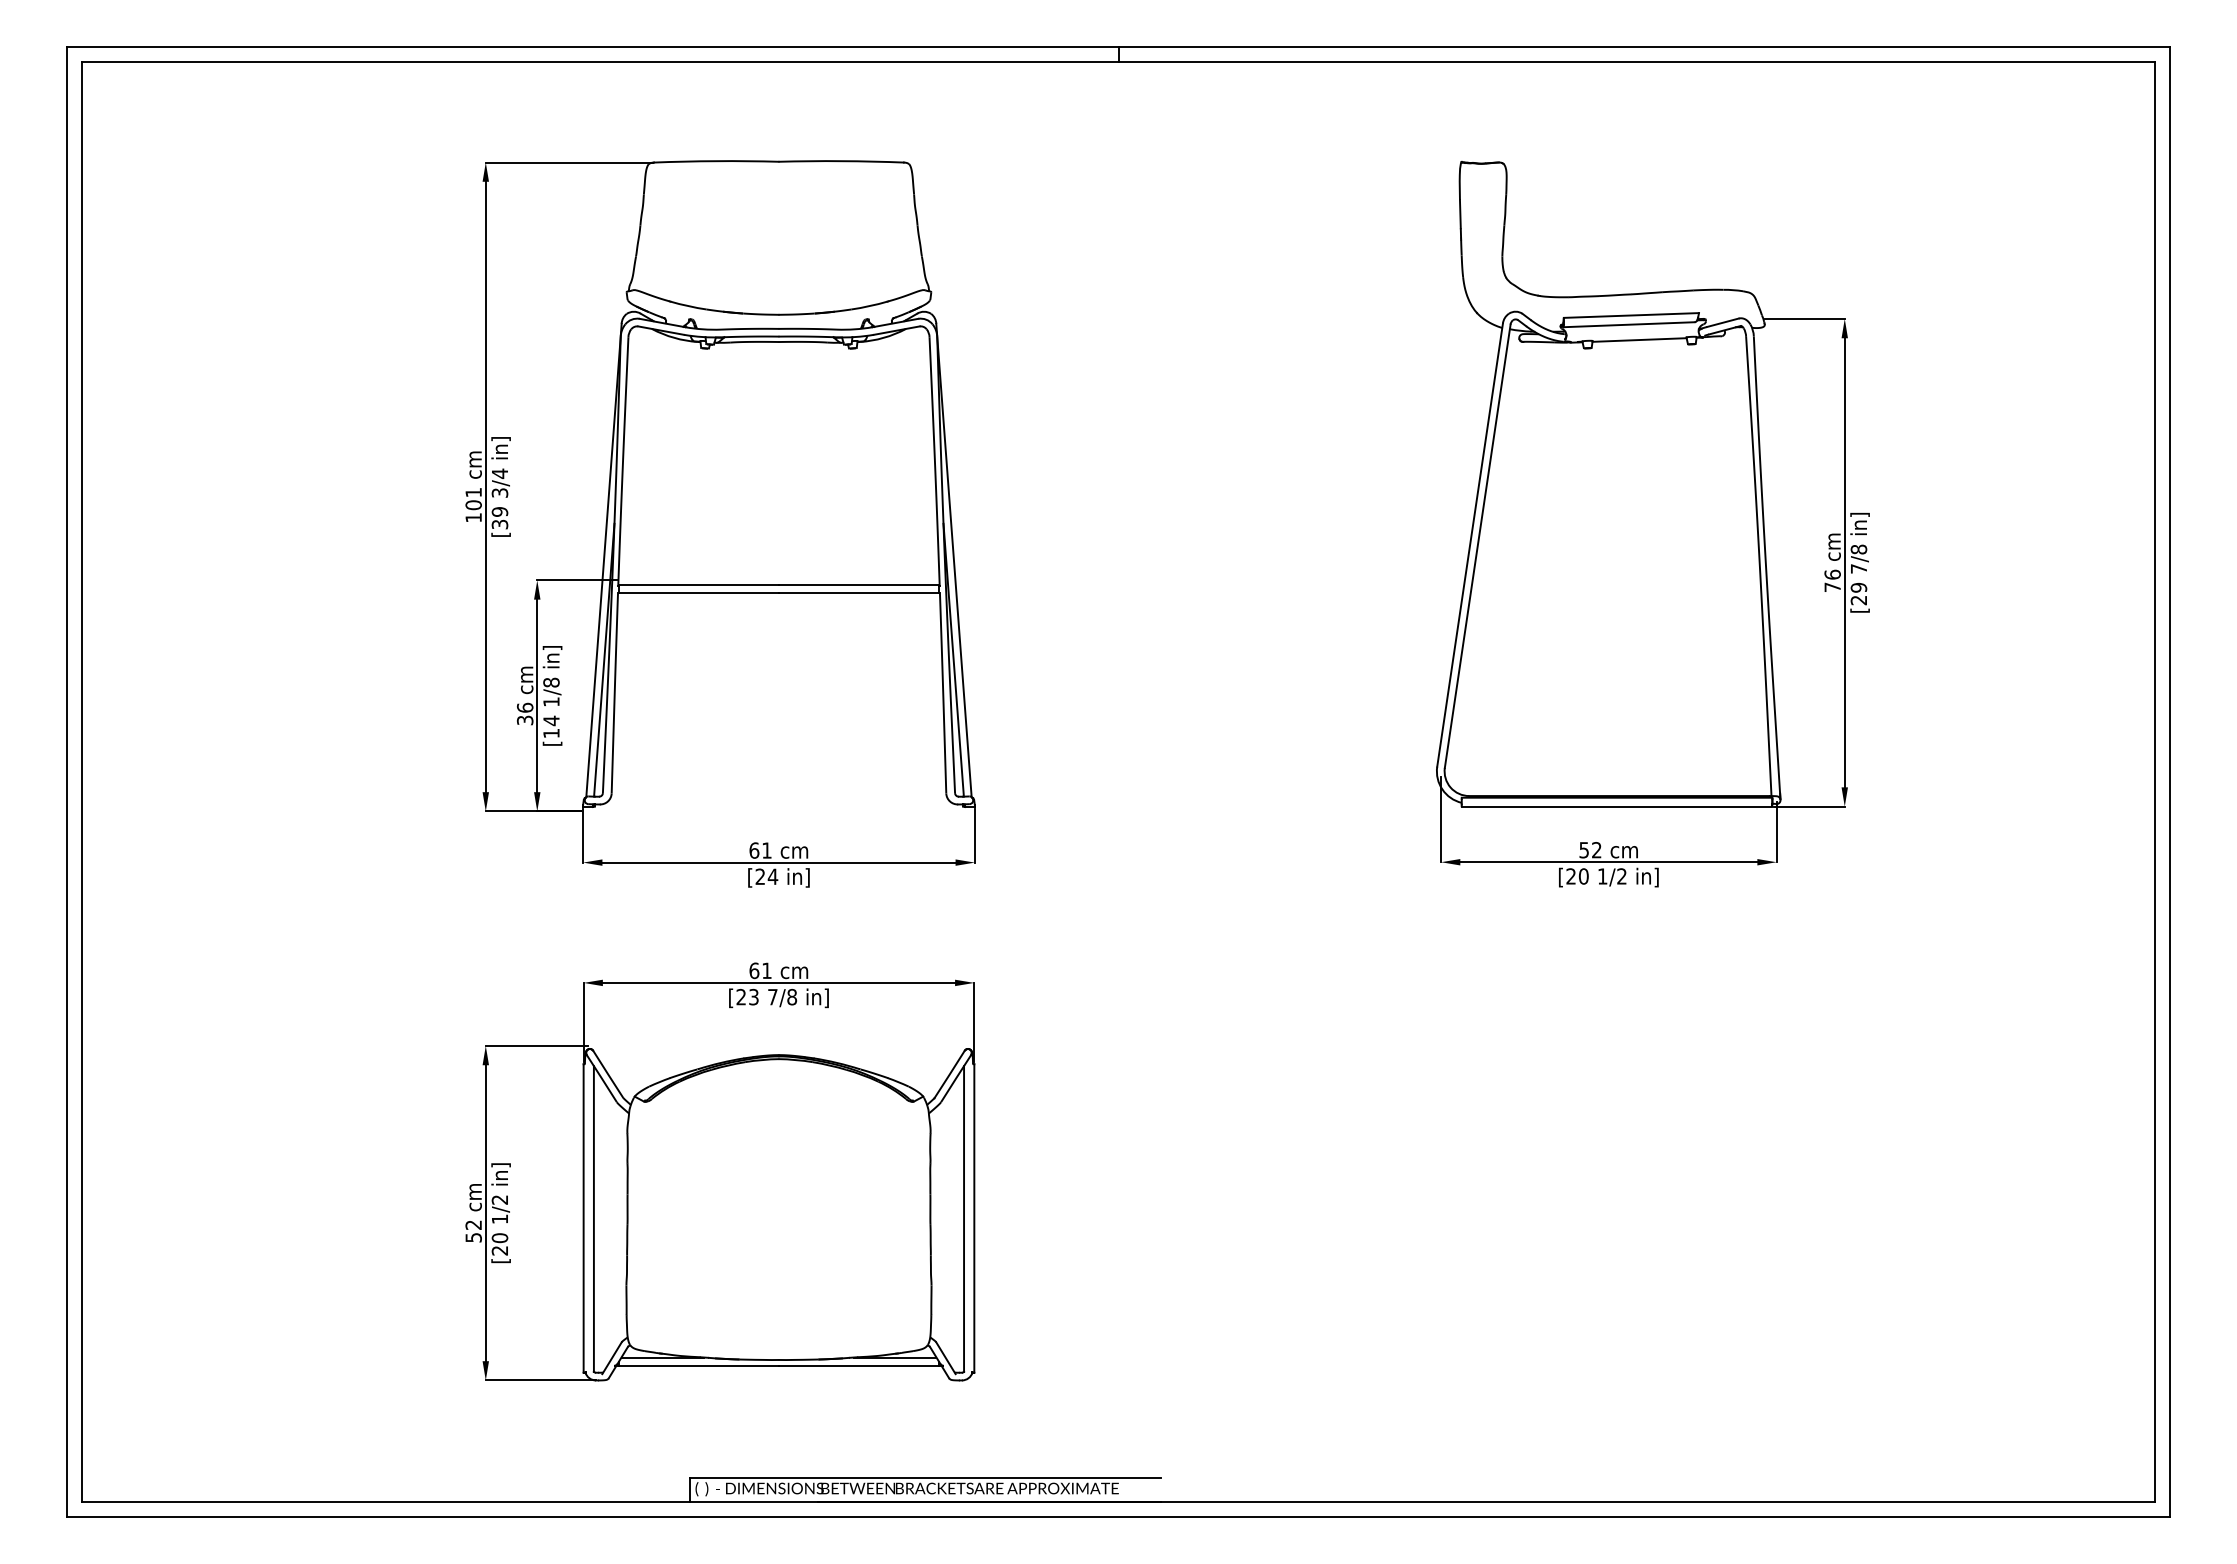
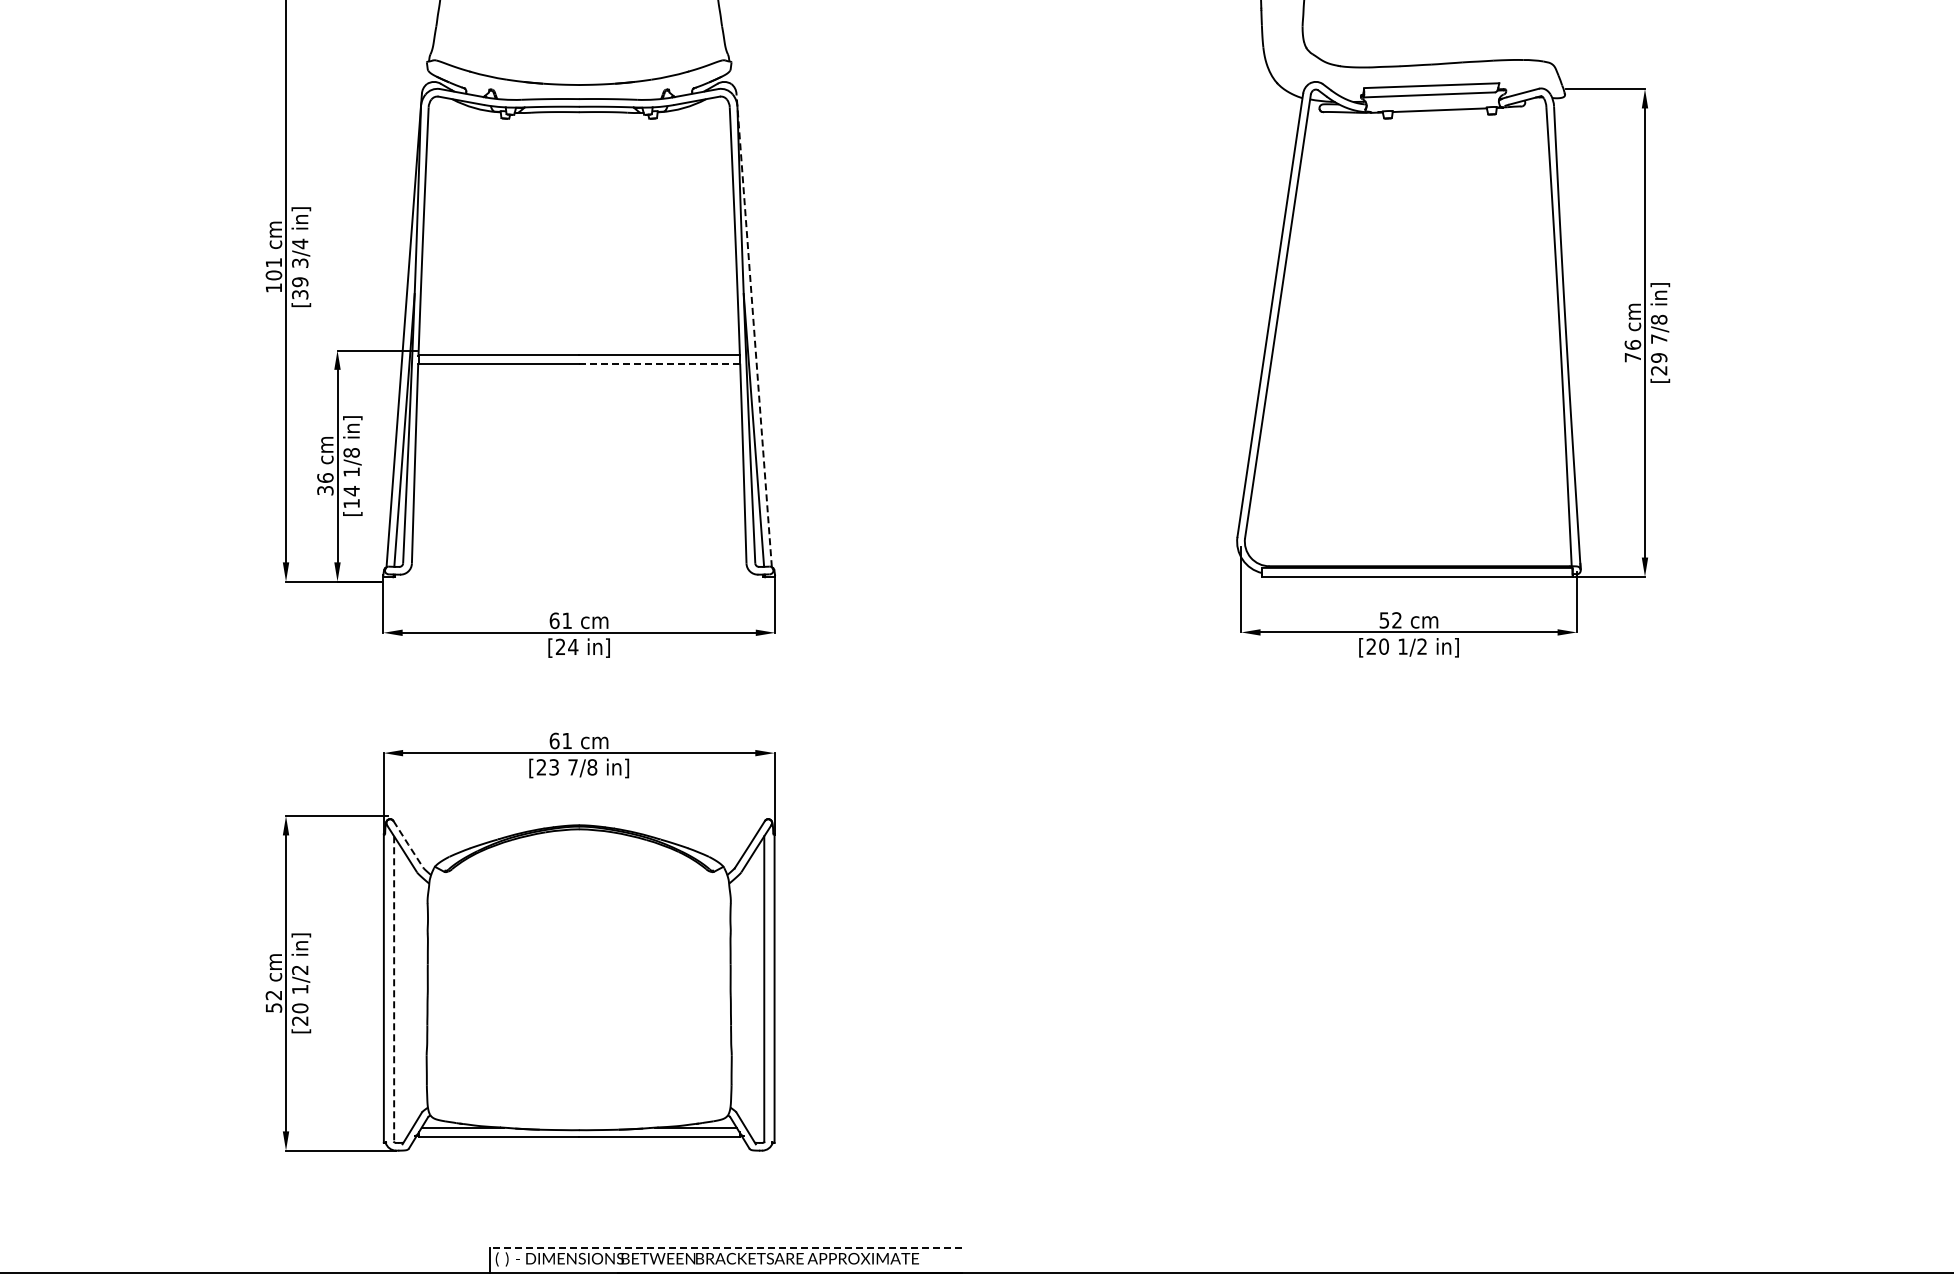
line: (953, 559) -> (753, 329), solid -> dashed
line: (859, 593) -> (659, 363), solid -> dashed
line: (608, 1074) -> (408, 844), solid -> dashed
line: (593, 1219) -> (393, 989), solid -> dashed
line: (925, 1478) -> (725, 1248), solid -> dashed

